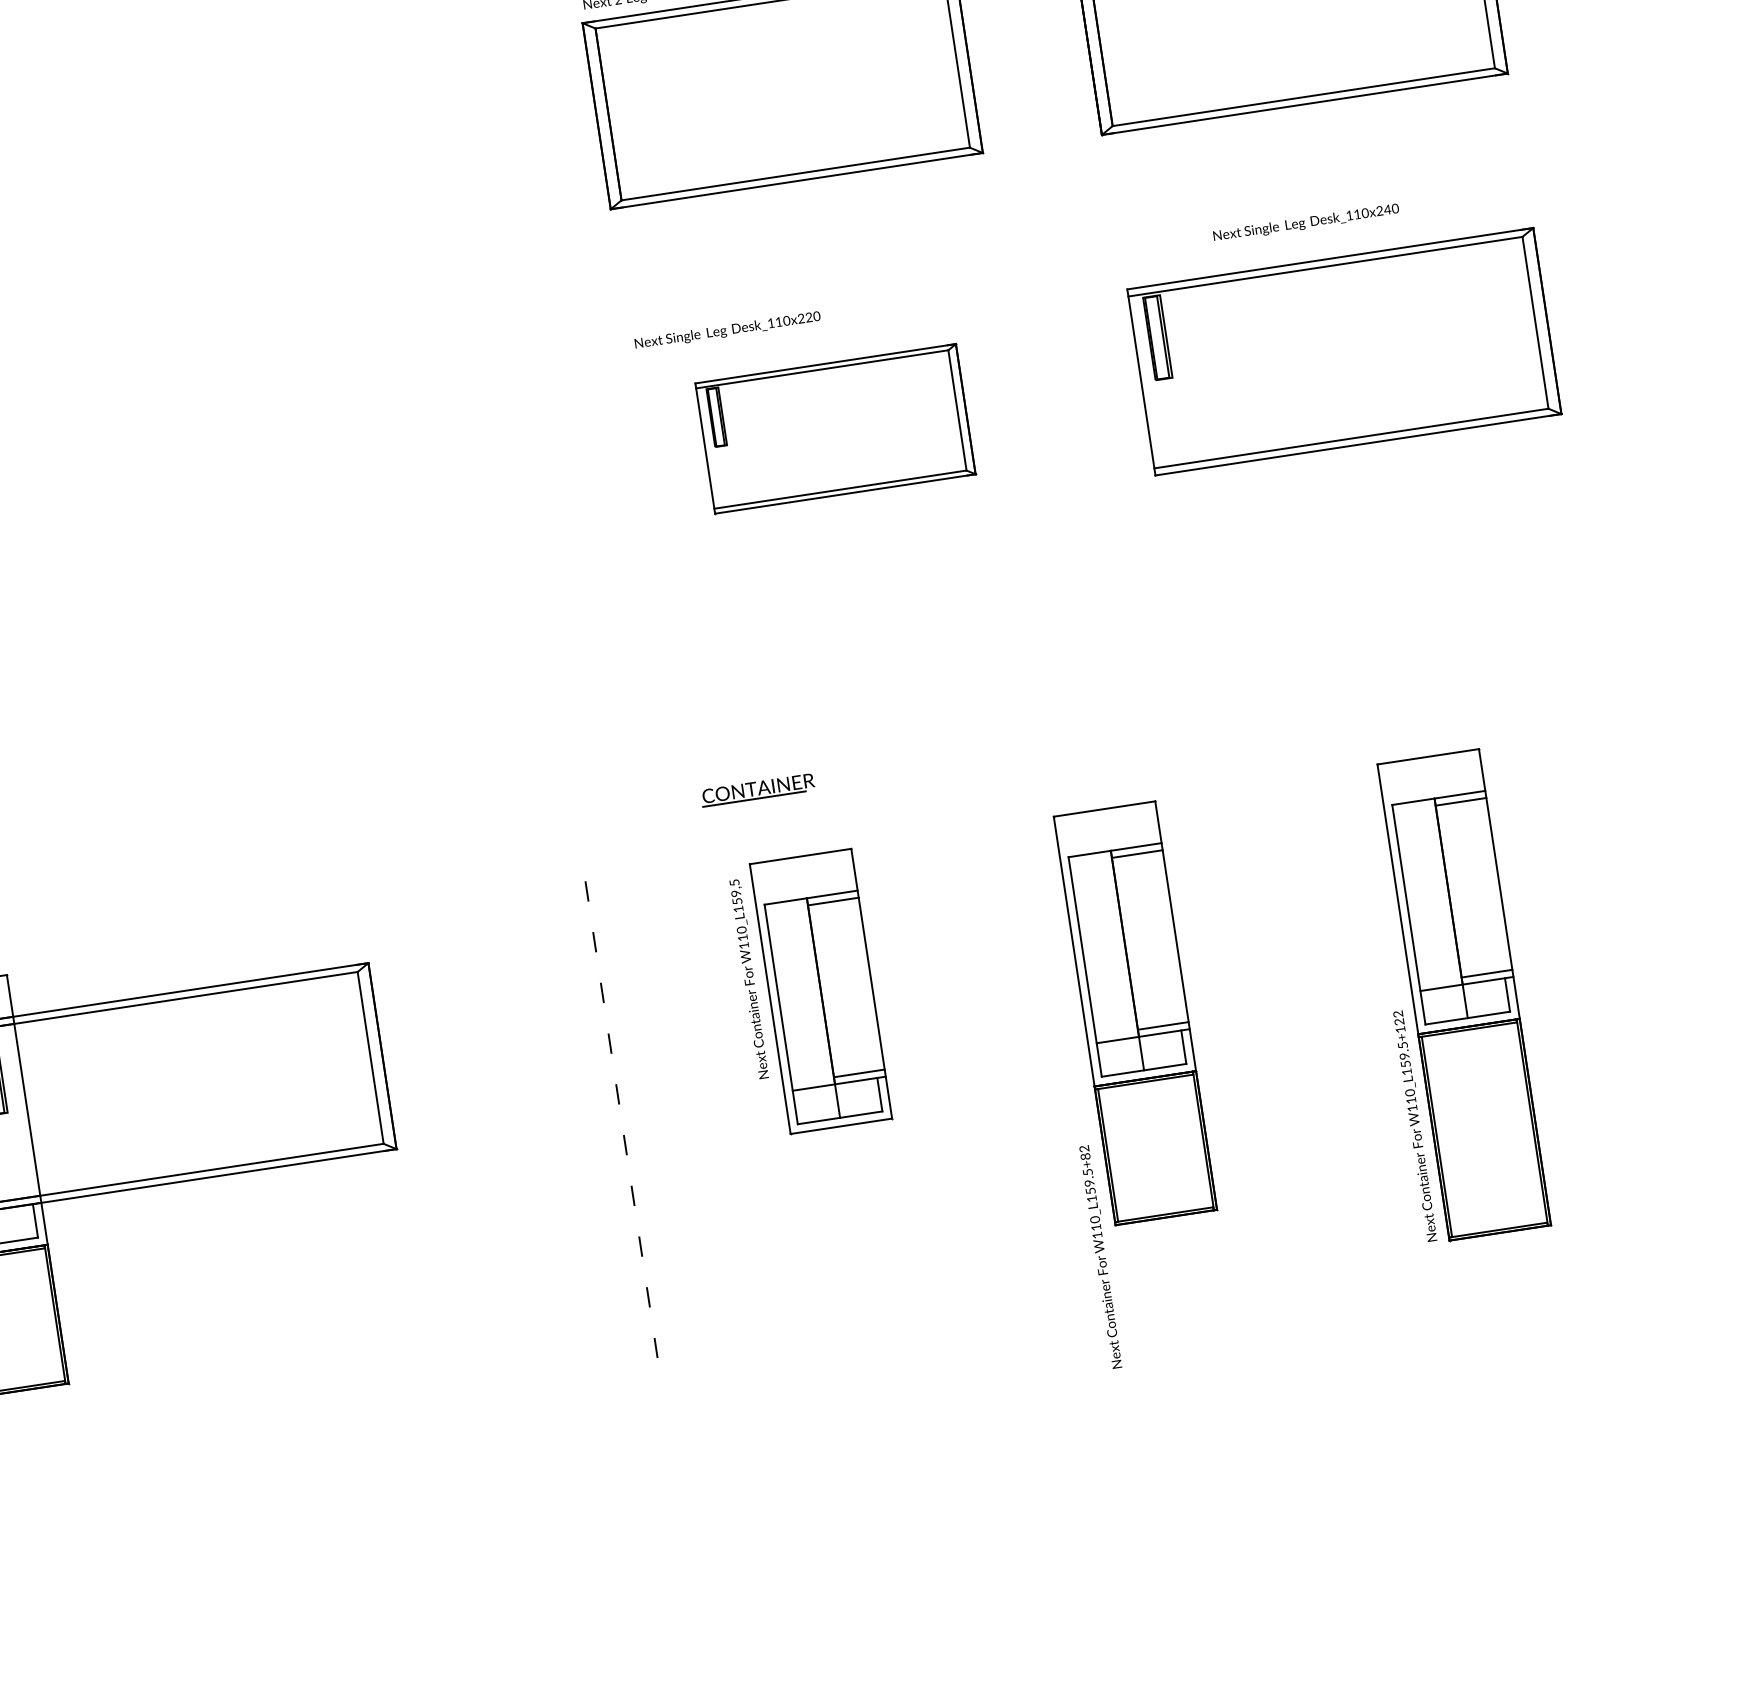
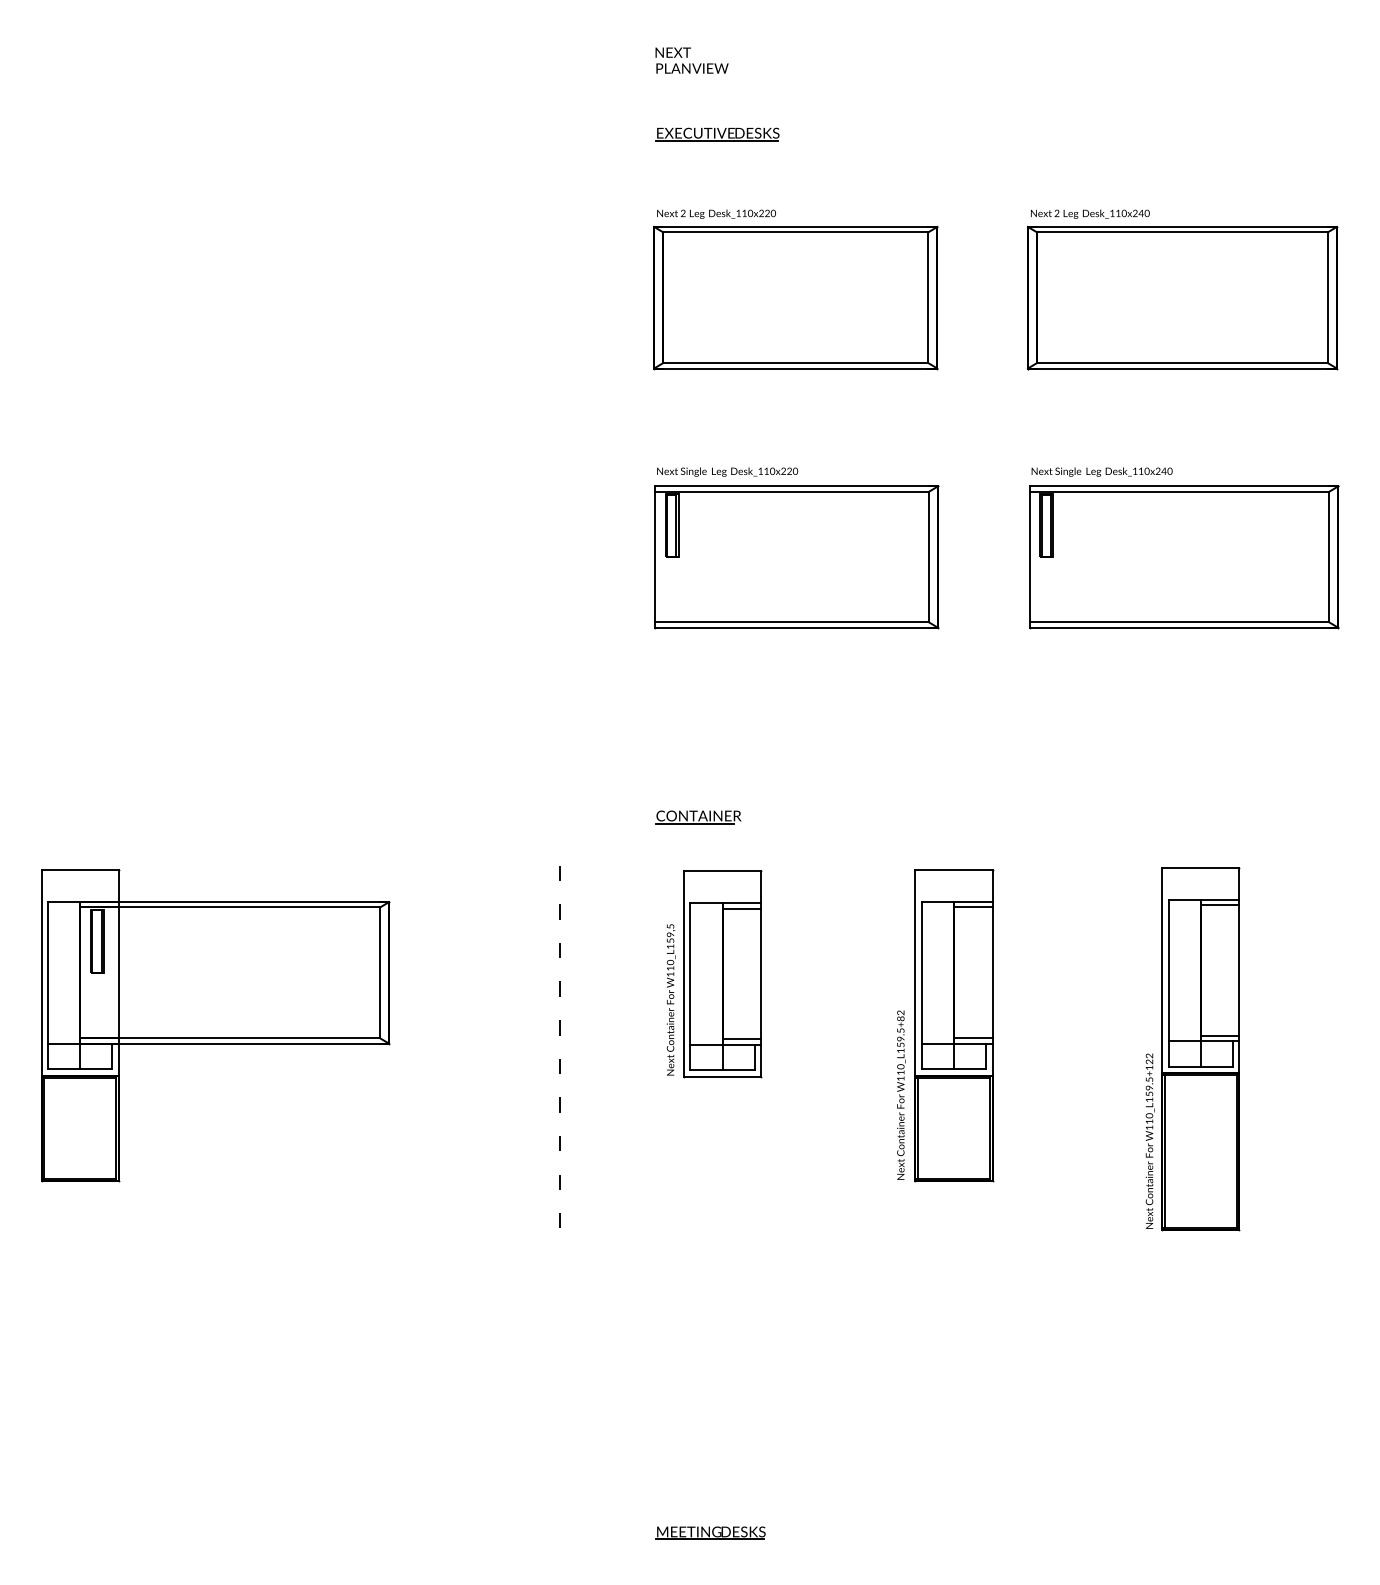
text: (1305, 222) -> (1101, 471), moved
part: (835, 429) -> (796, 557), size x1.43
text: (749, 978) -> (670, 999), moved
text: (1101, 1256) -> (901, 1094), moved

